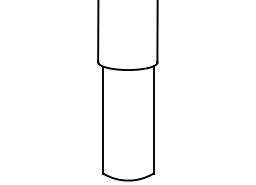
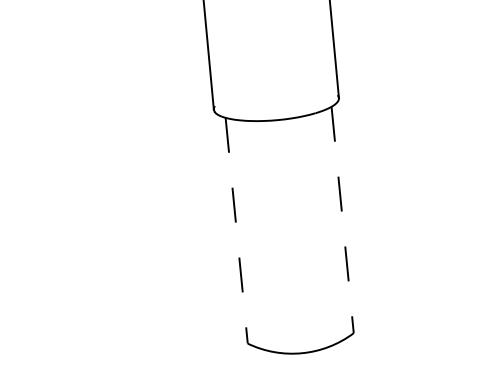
line: (153, 119) -> (342, 219), solid -> dashed
line: (103, 120) -> (237, 231), solid -> dashed

